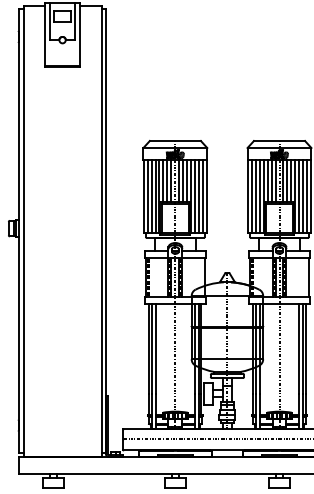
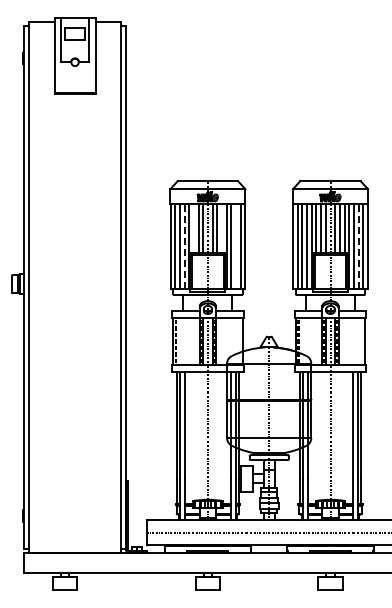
line: (163, 181) -> (193, 228), removed
line: (186, 181) -> (221, 228), removed
line: (155, 196) -> (184, 246), solid -> dashed
line: (198, 196) -> (235, 246), removed
line: (303, 196) -> (358, 246), solid -> dashed

